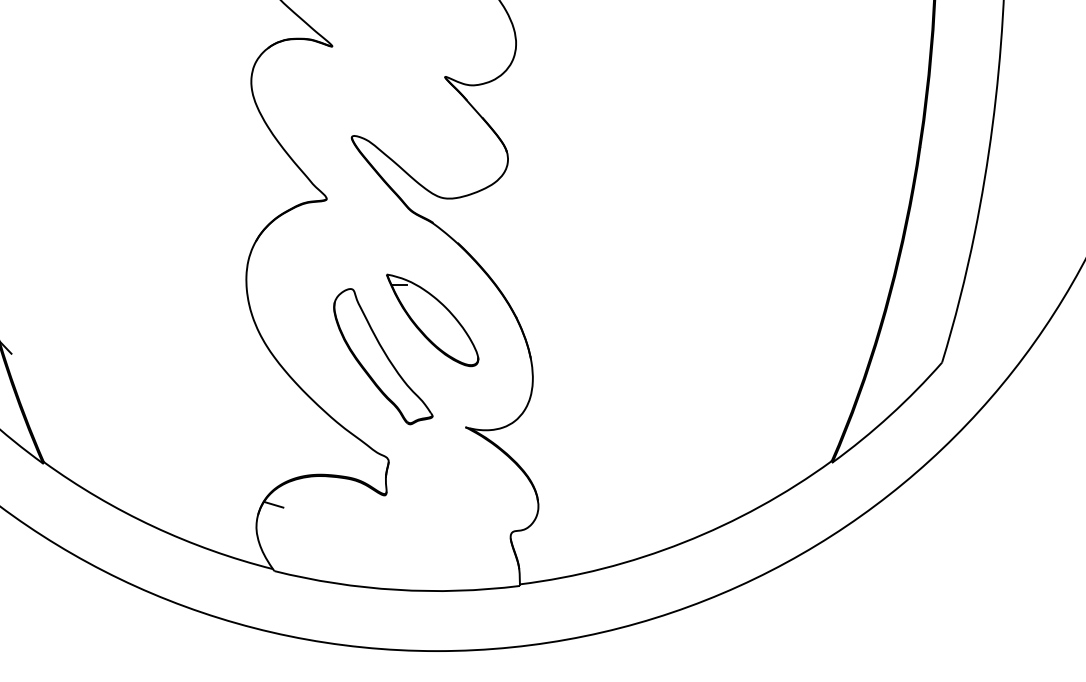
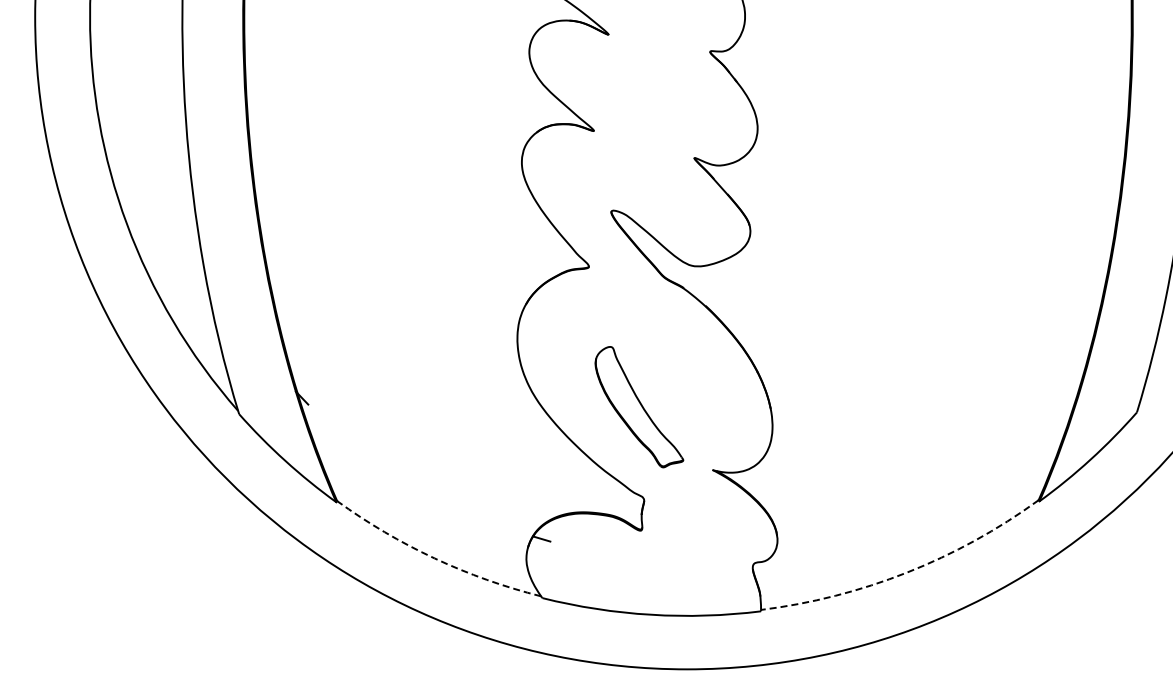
part: (431, 319) -> (682, 374), removed
arc: (153, 526) -> (434, 558), solid -> dashed
arc: (683, 542) -> (906, 572), solid -> dashed

